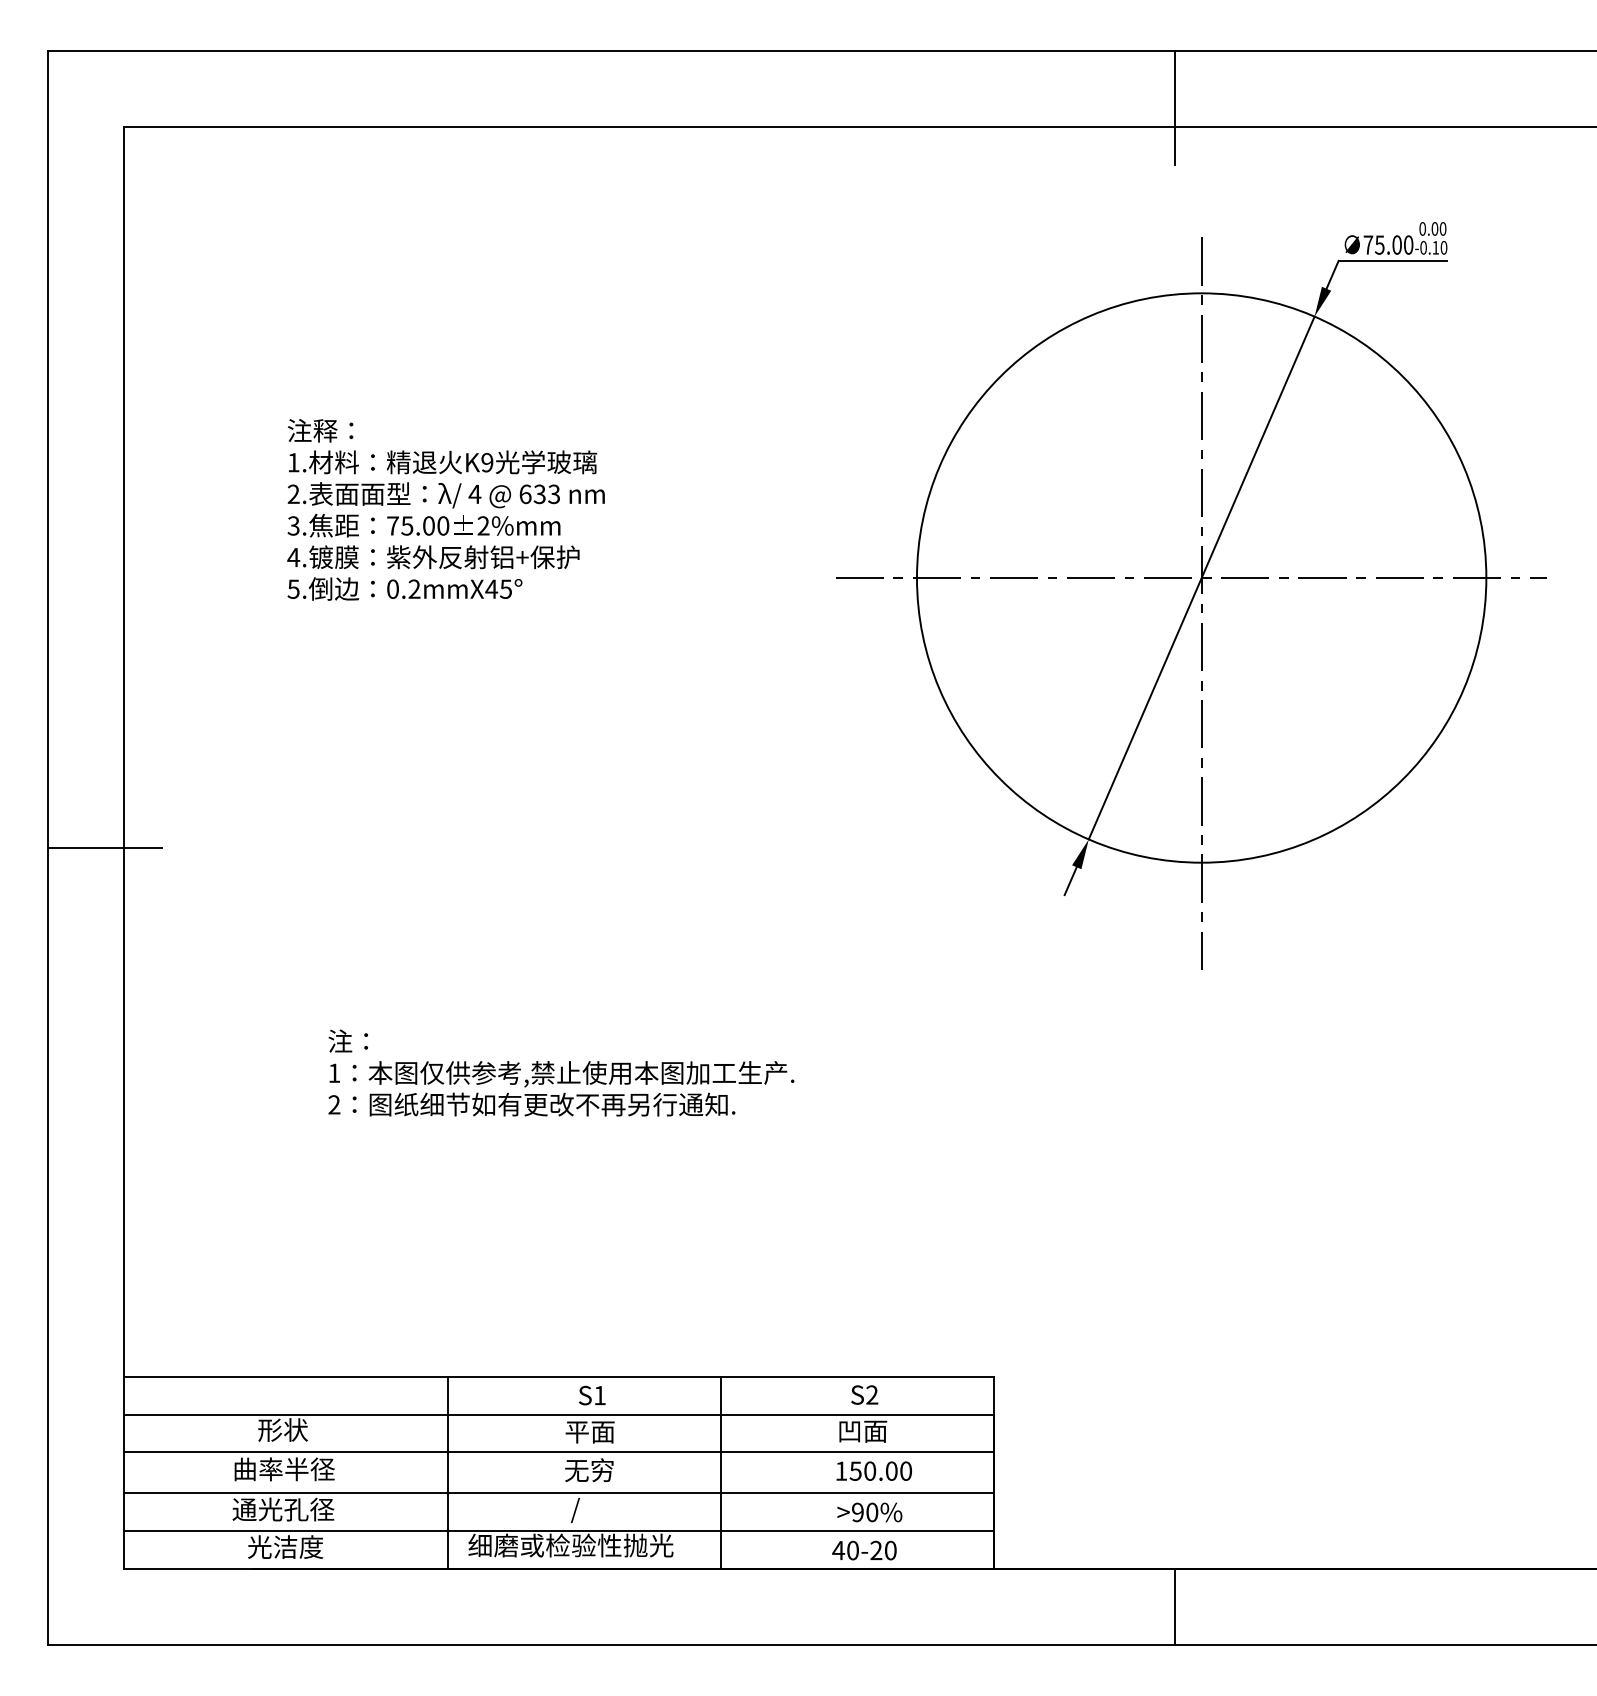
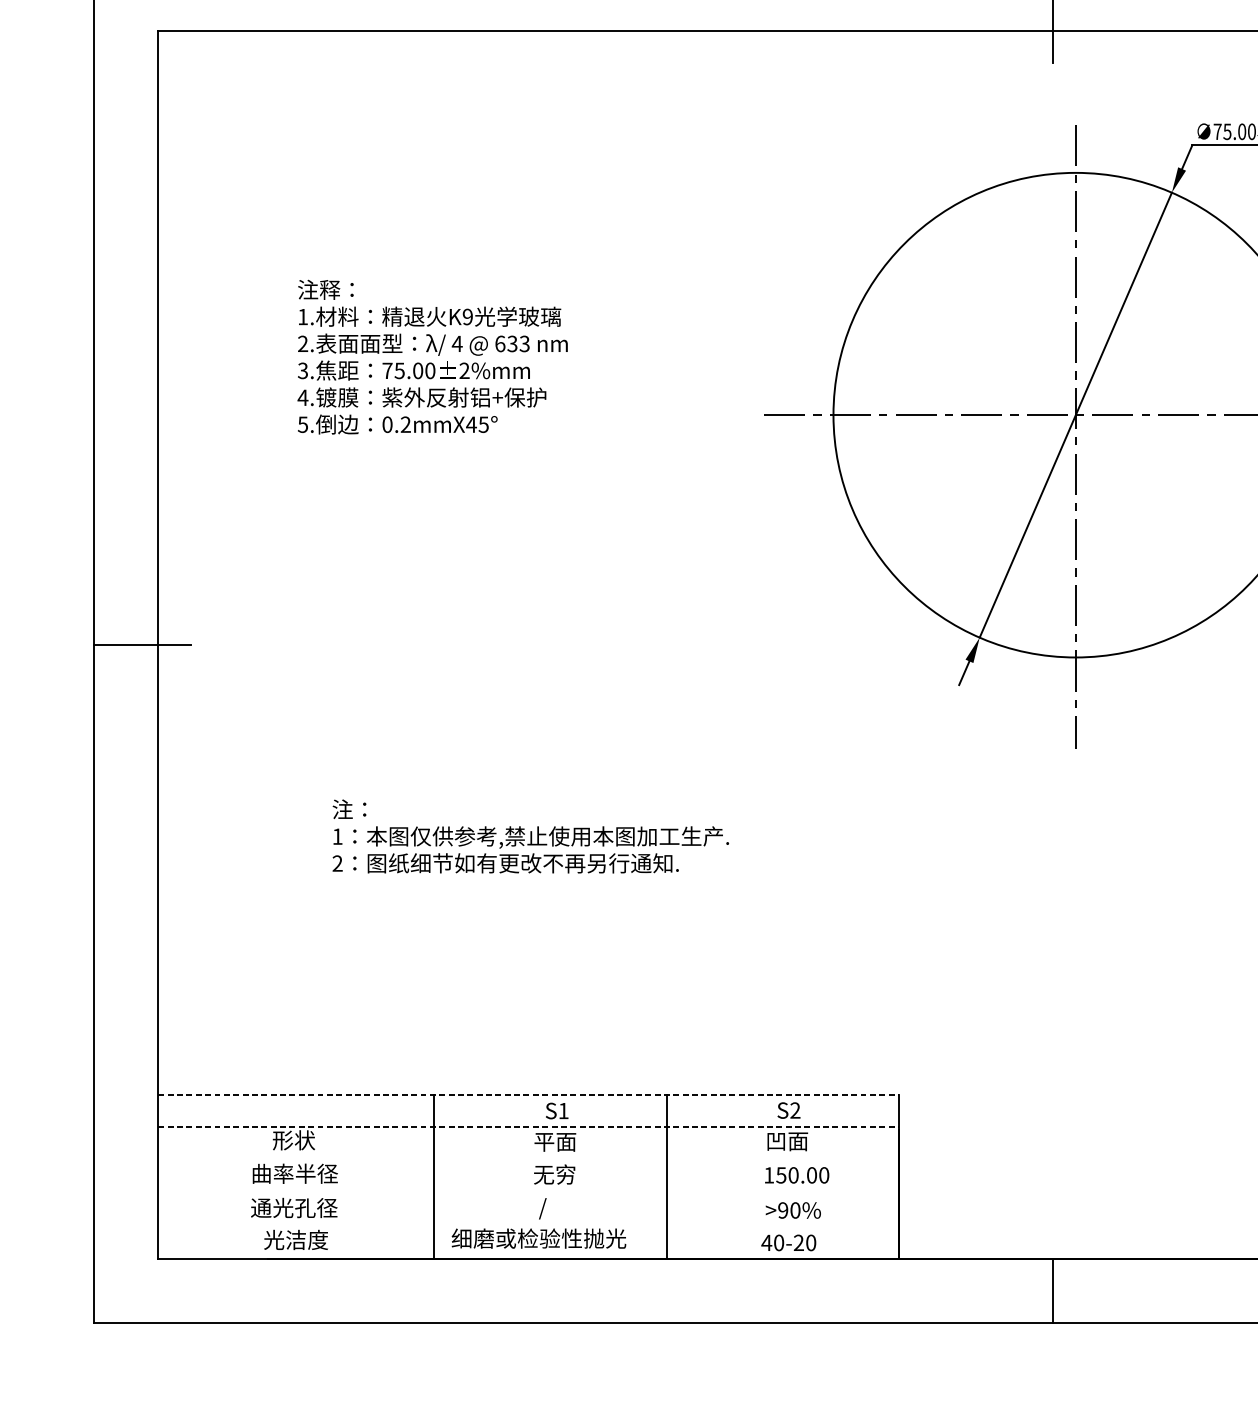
line: (559, 1376) -> (529, 1094), solid -> dashed
line: (559, 1414) -> (529, 1127), solid -> dashed
line: (558, 1452) -> (528, 1159), removed
line: (558, 1493) -> (528, 1194), removed
line: (558, 1531) -> (528, 1226), removed

